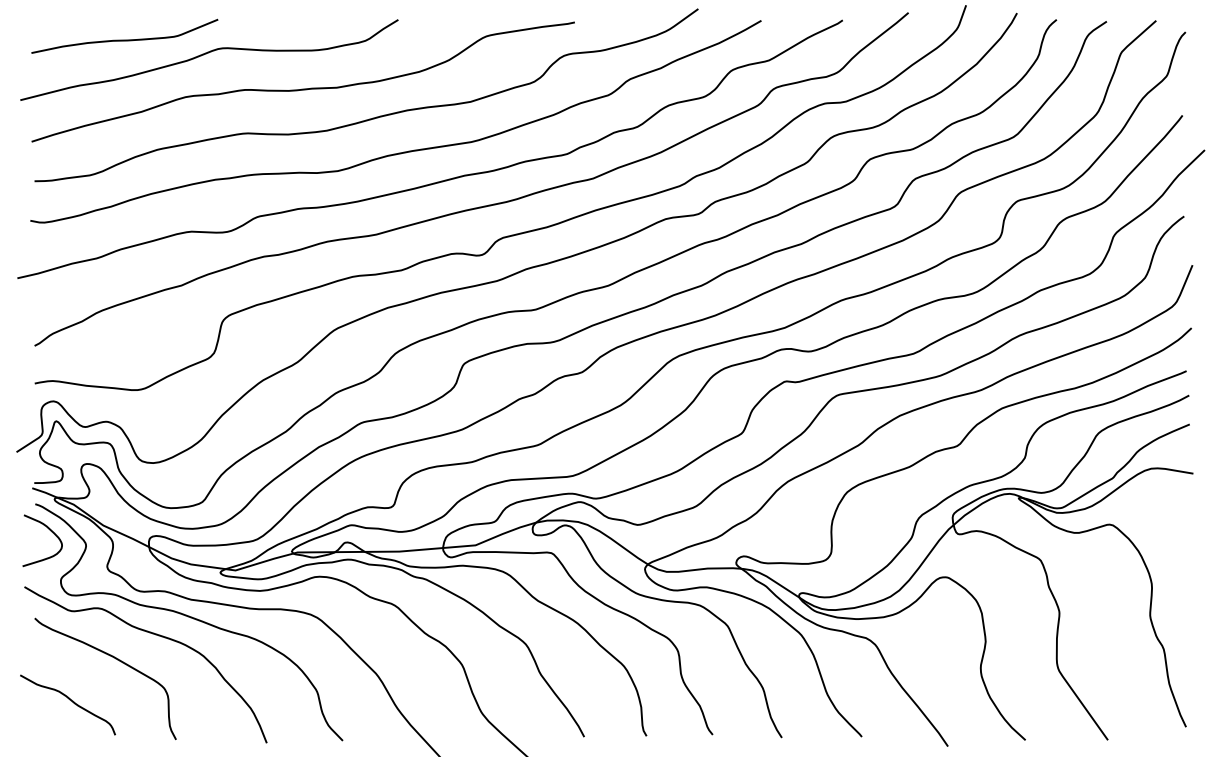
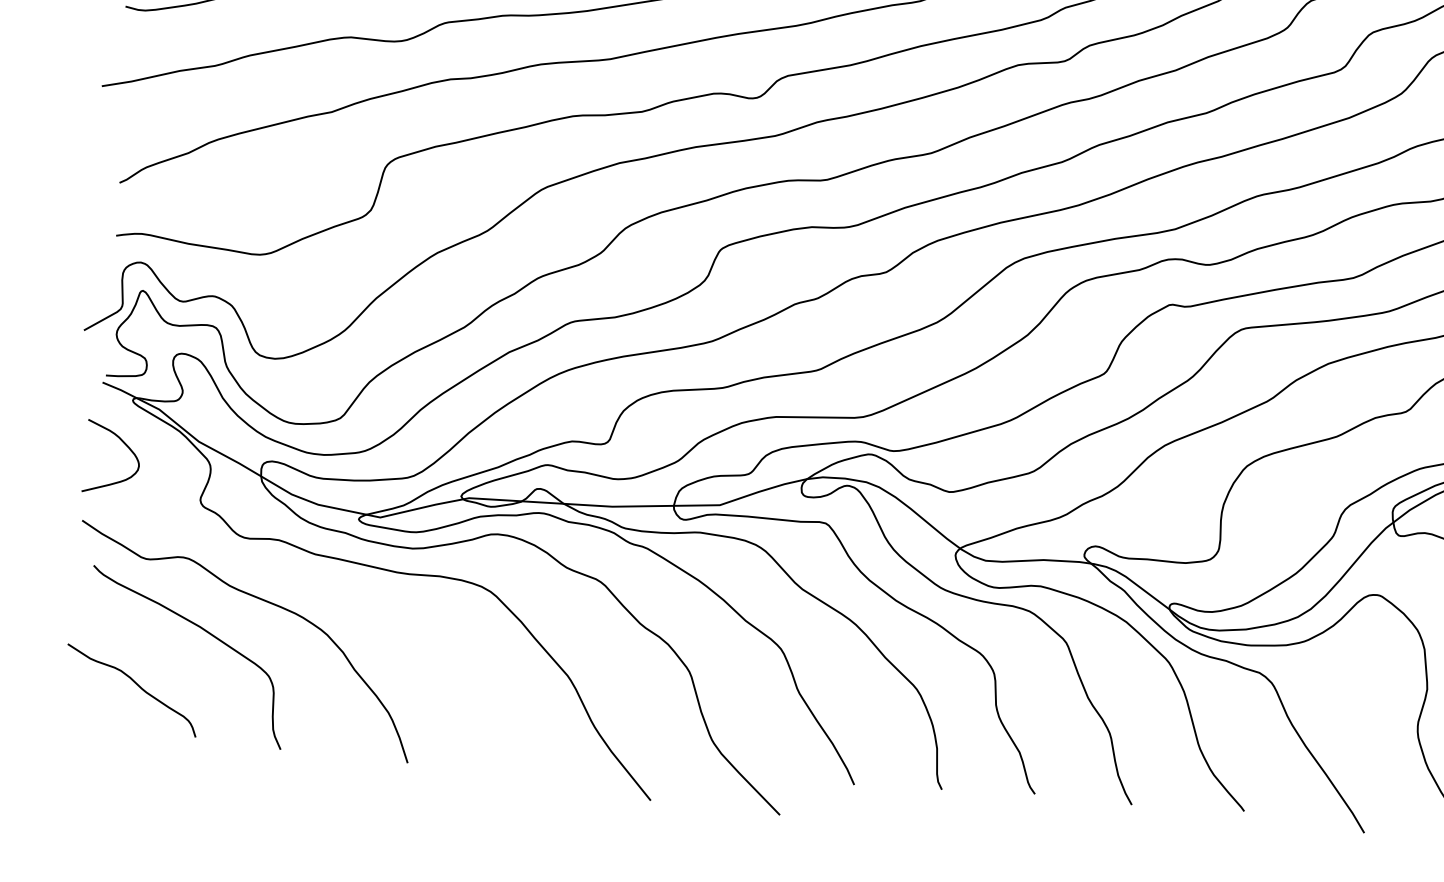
curve: (190, 618) -> (312, 580), removed

